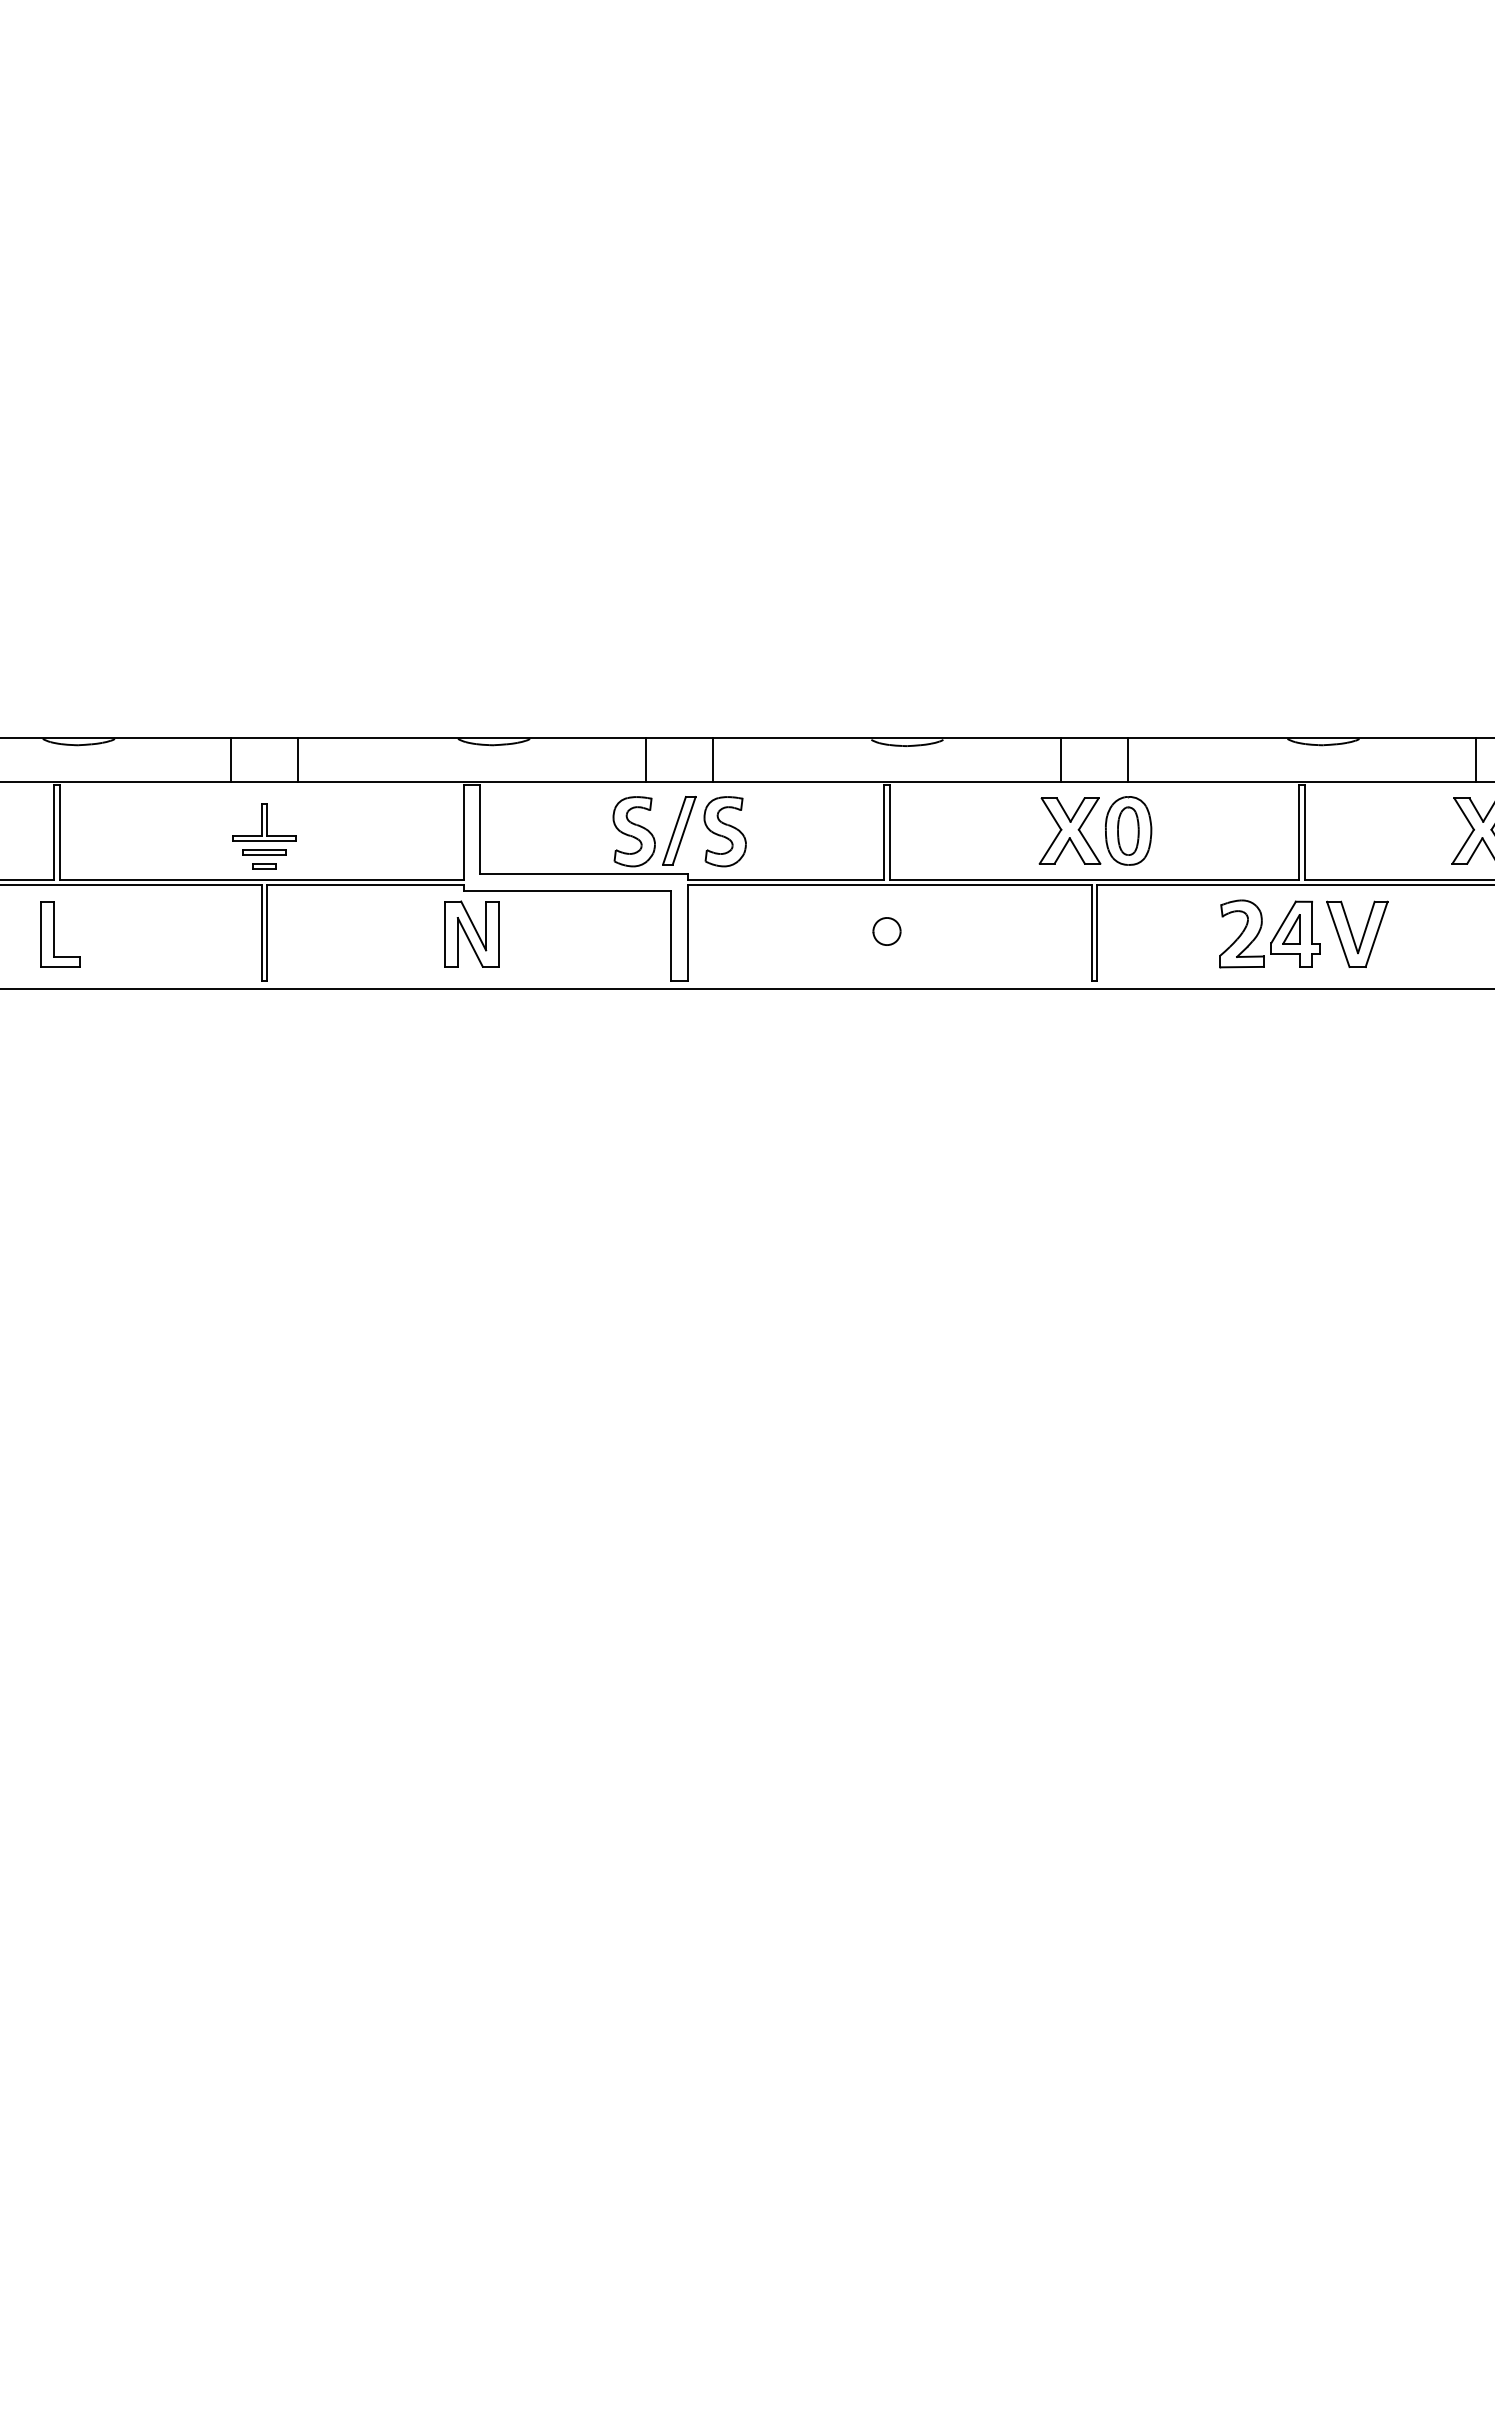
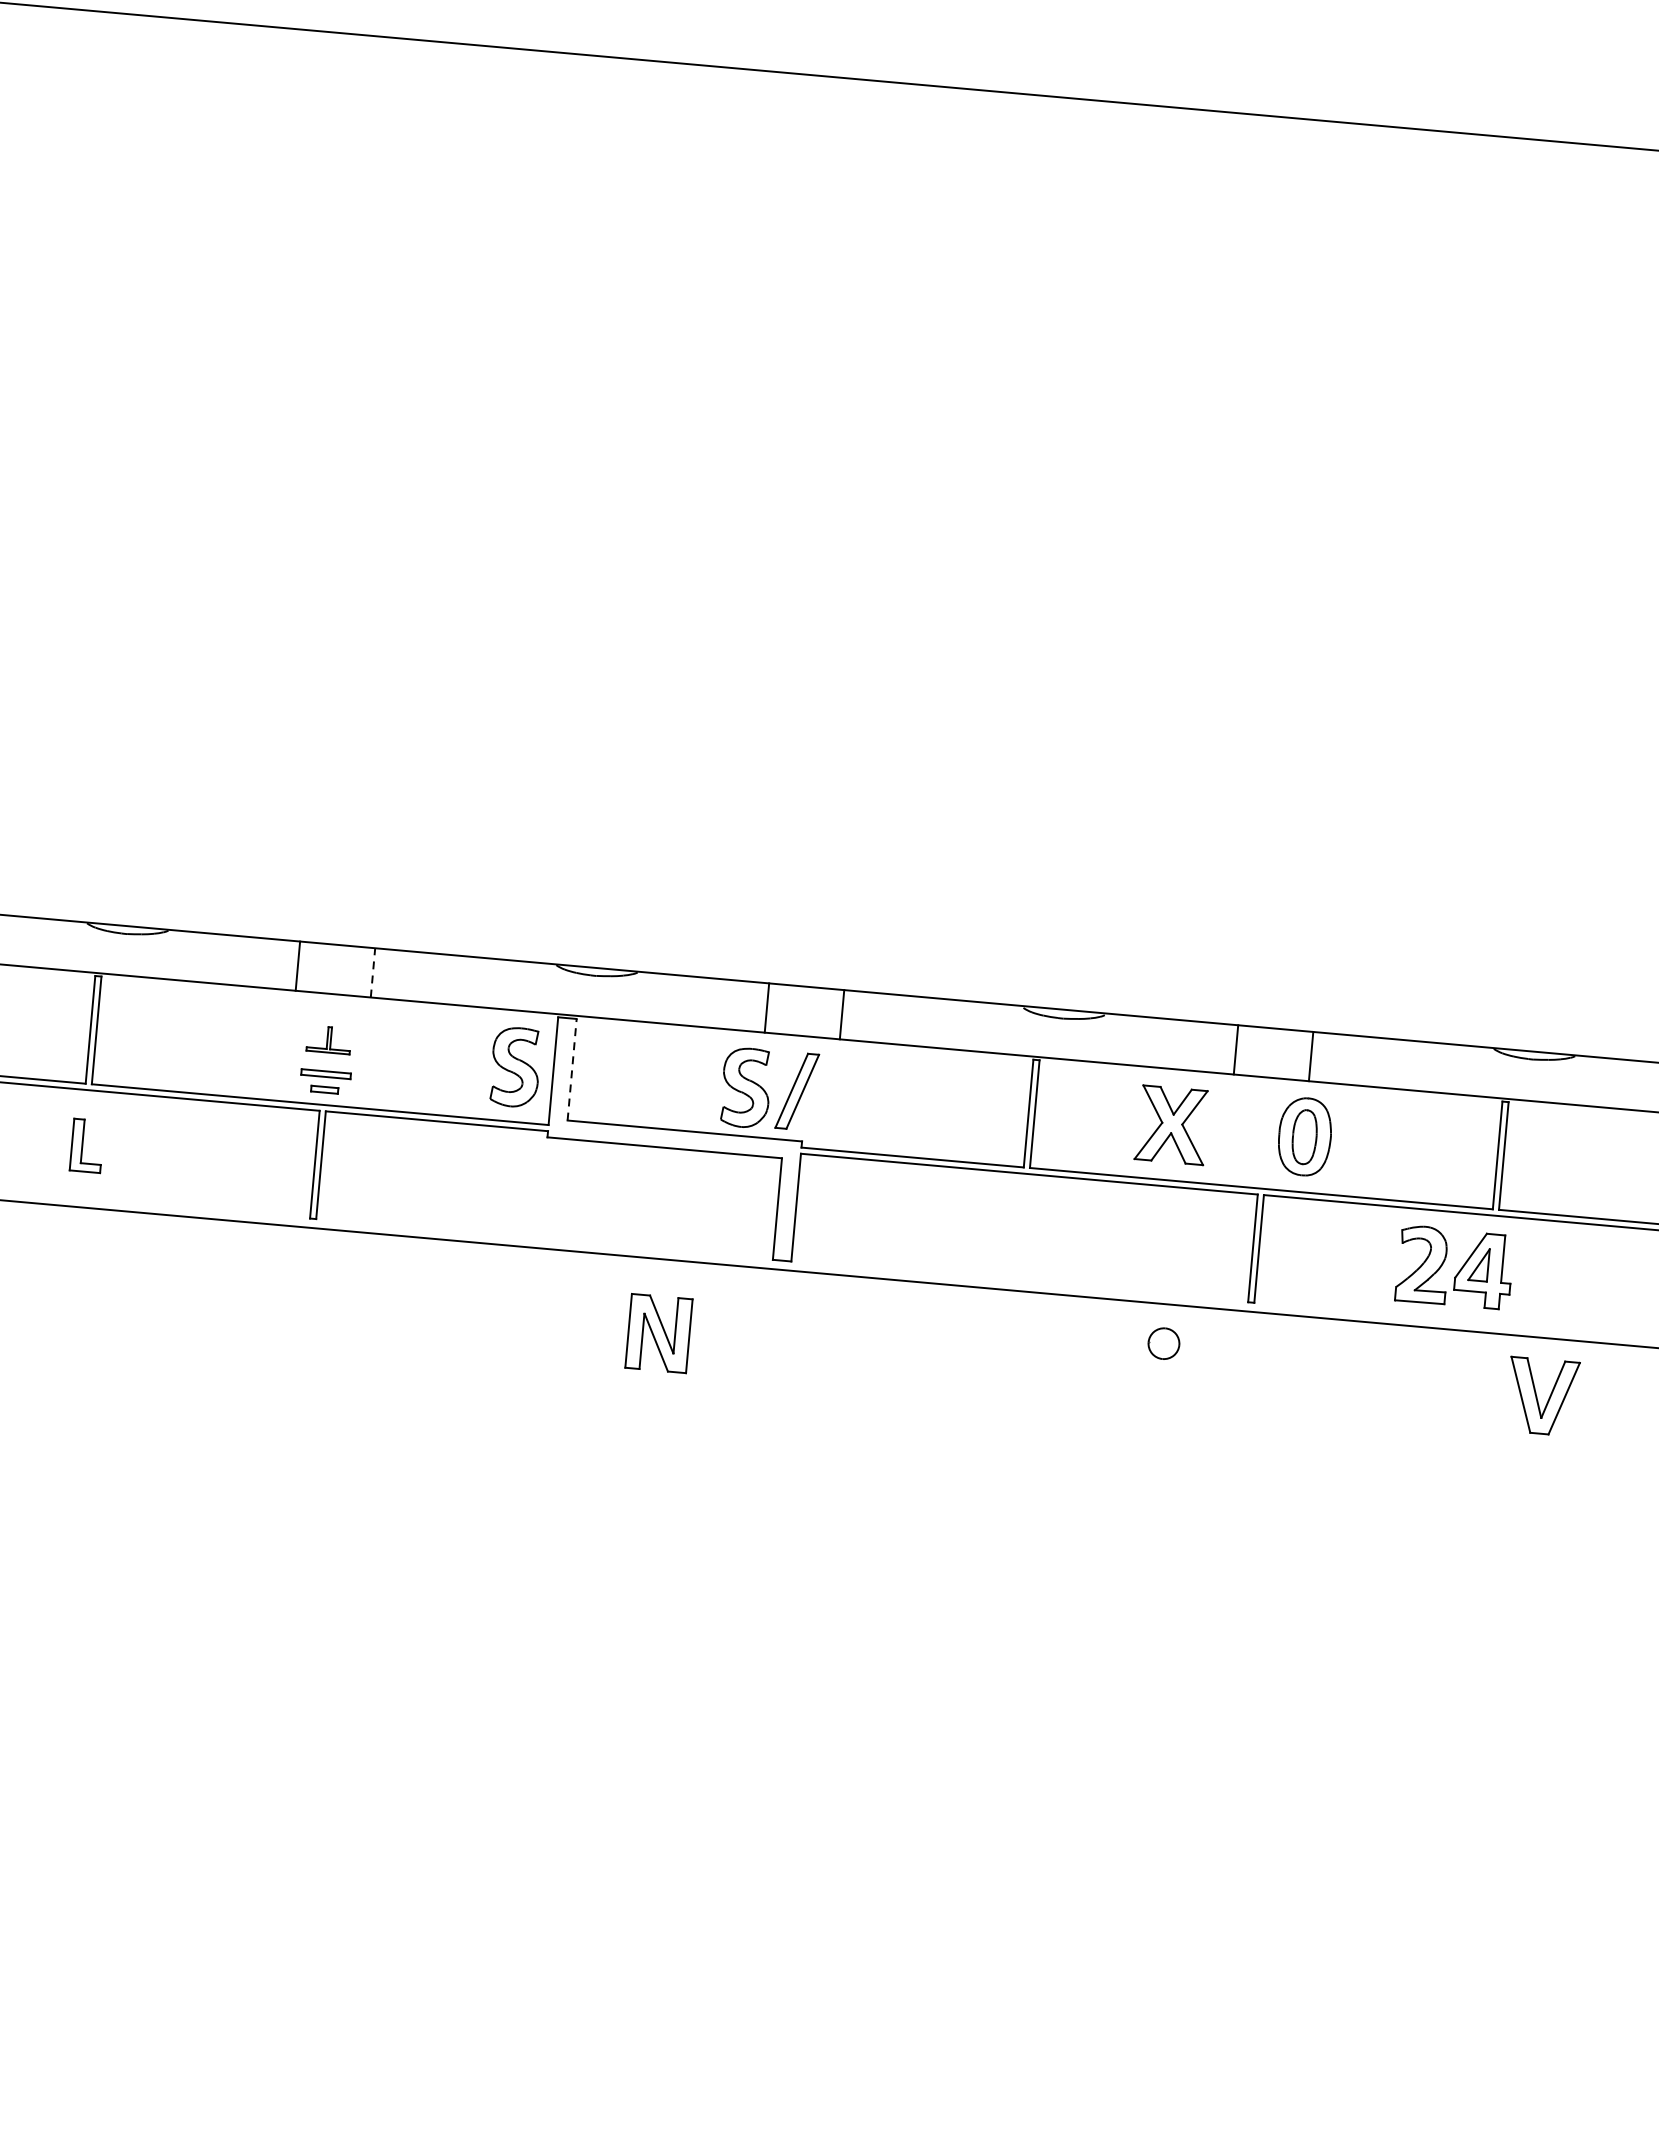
line: (297, 760) -> (372, 973), solid -> dashed
part: (264, 822) -> (329, 1040), size x0.6
line: (480, 829) -> (572, 1069), solid -> dashed
part: (1069, 830) -> (1171, 1124), moved
part: (724, 831) -> (514, 1066), moved
part: (886, 931) -> (1163, 1343), moved
part: (471, 933) -> (658, 1332), moved
part: (1357, 933) -> (1542, 1395), moved
part: (60, 934) -> (87, 1146), size x0.7

